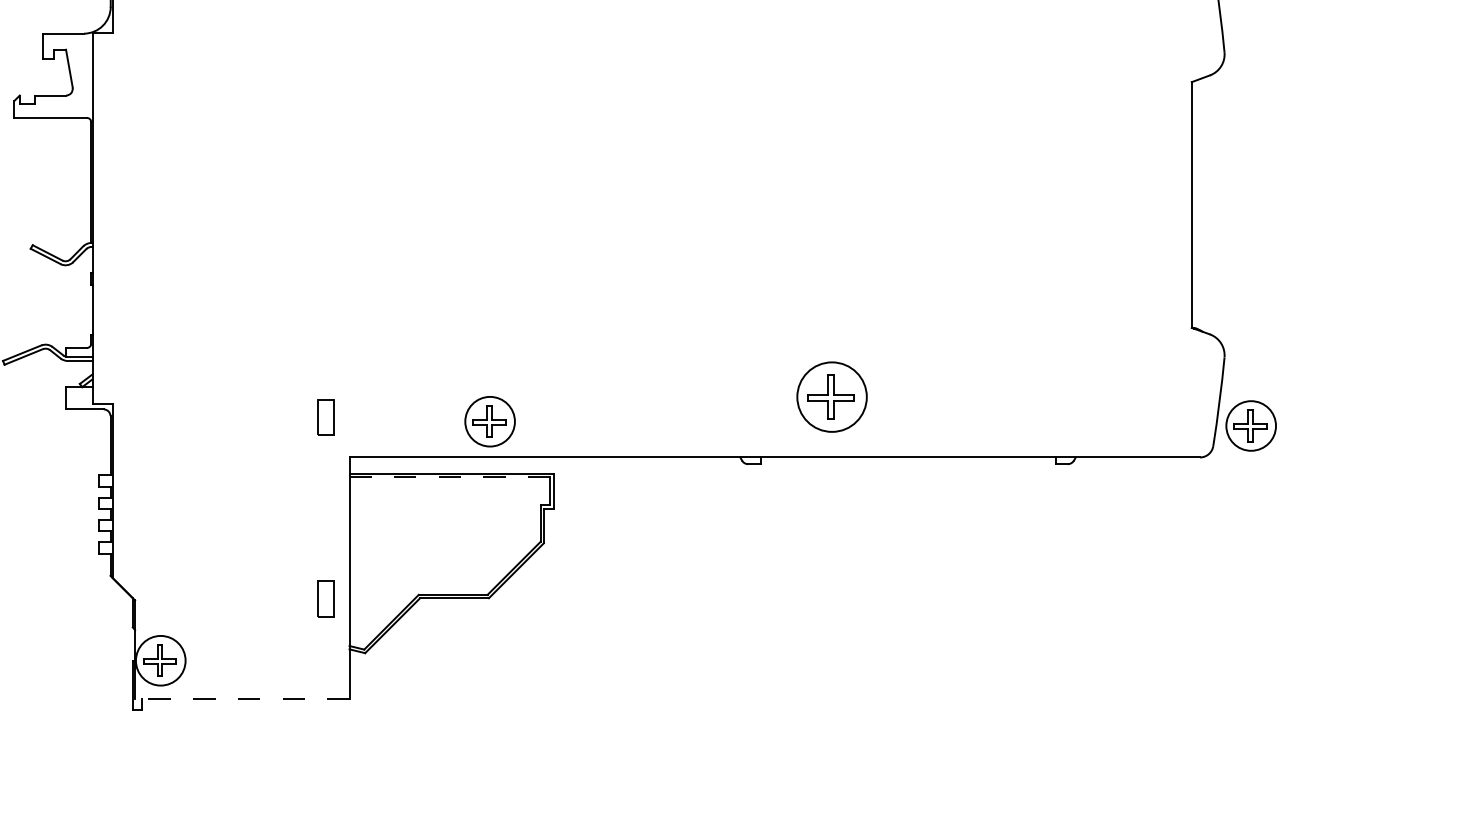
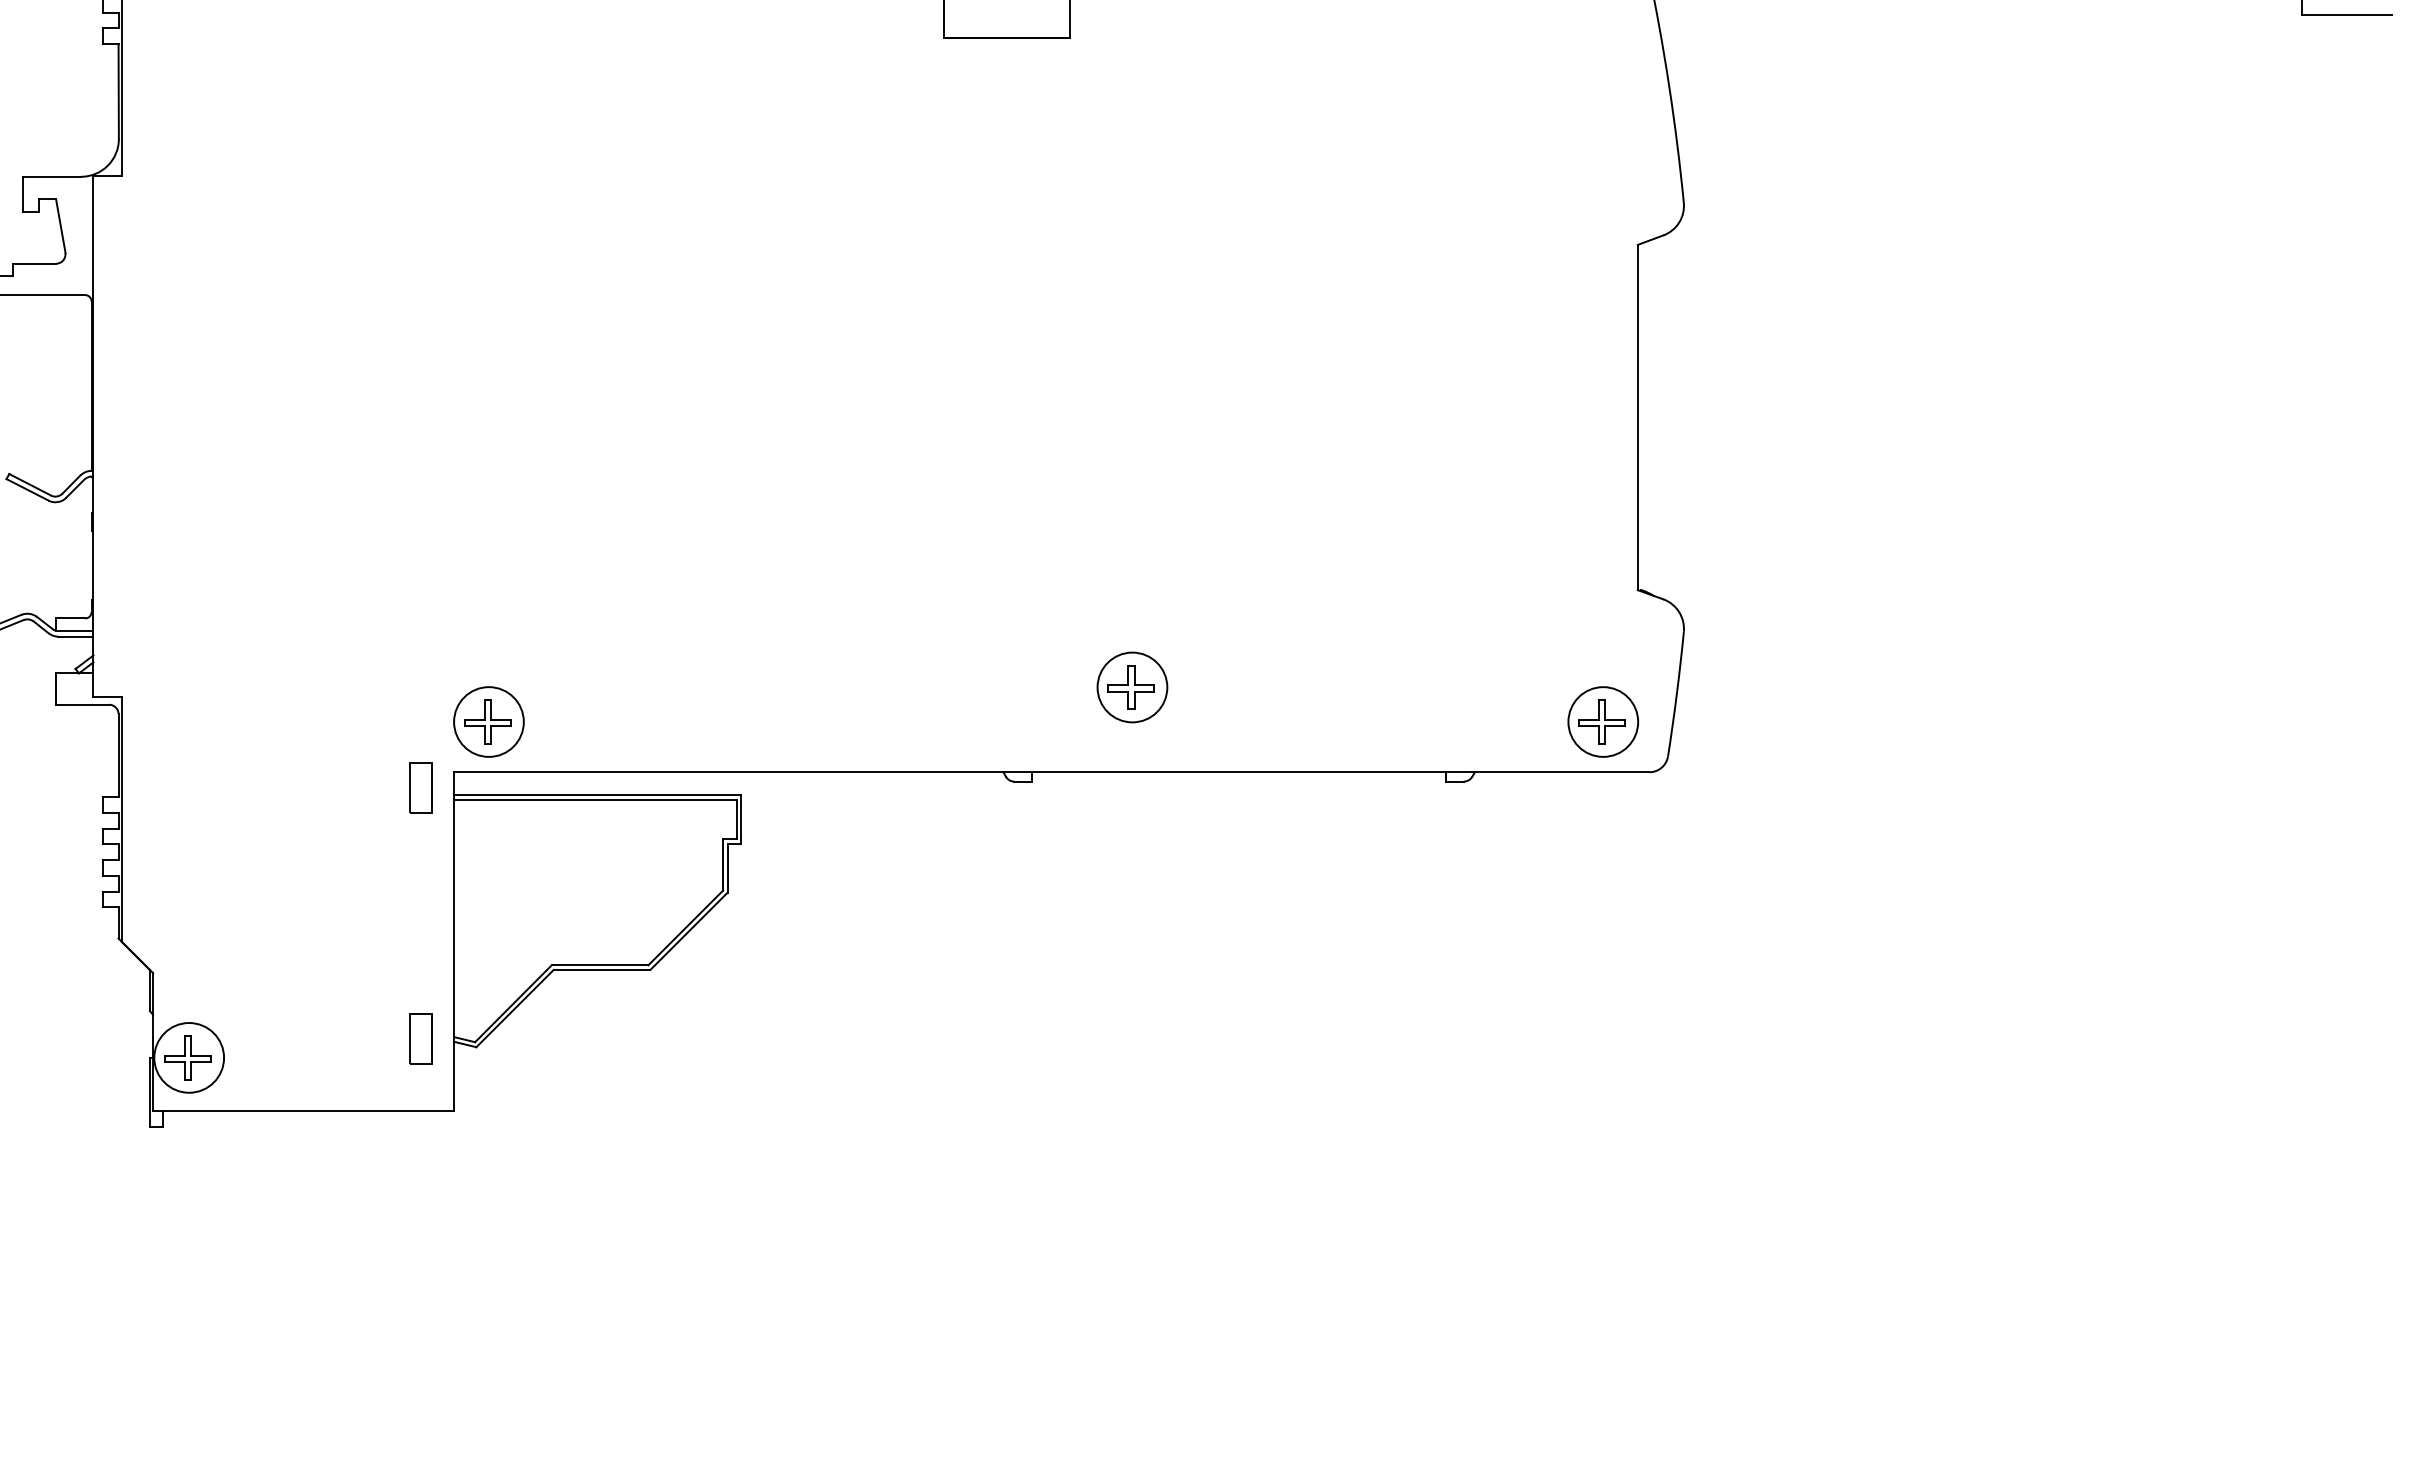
part: (832, 397) -> (1132, 687), size x0.71
part: (325, 417) -> (420, 787), moved
part: (489, 421) -> (488, 721), moved
part: (1251, 425) -> (1603, 721), moved
line: (449, 477) -> (595, 800), dashed -> solid
part: (325, 598) -> (420, 1038), moved
line: (242, 698) -> (303, 1111), dashed -> solid

